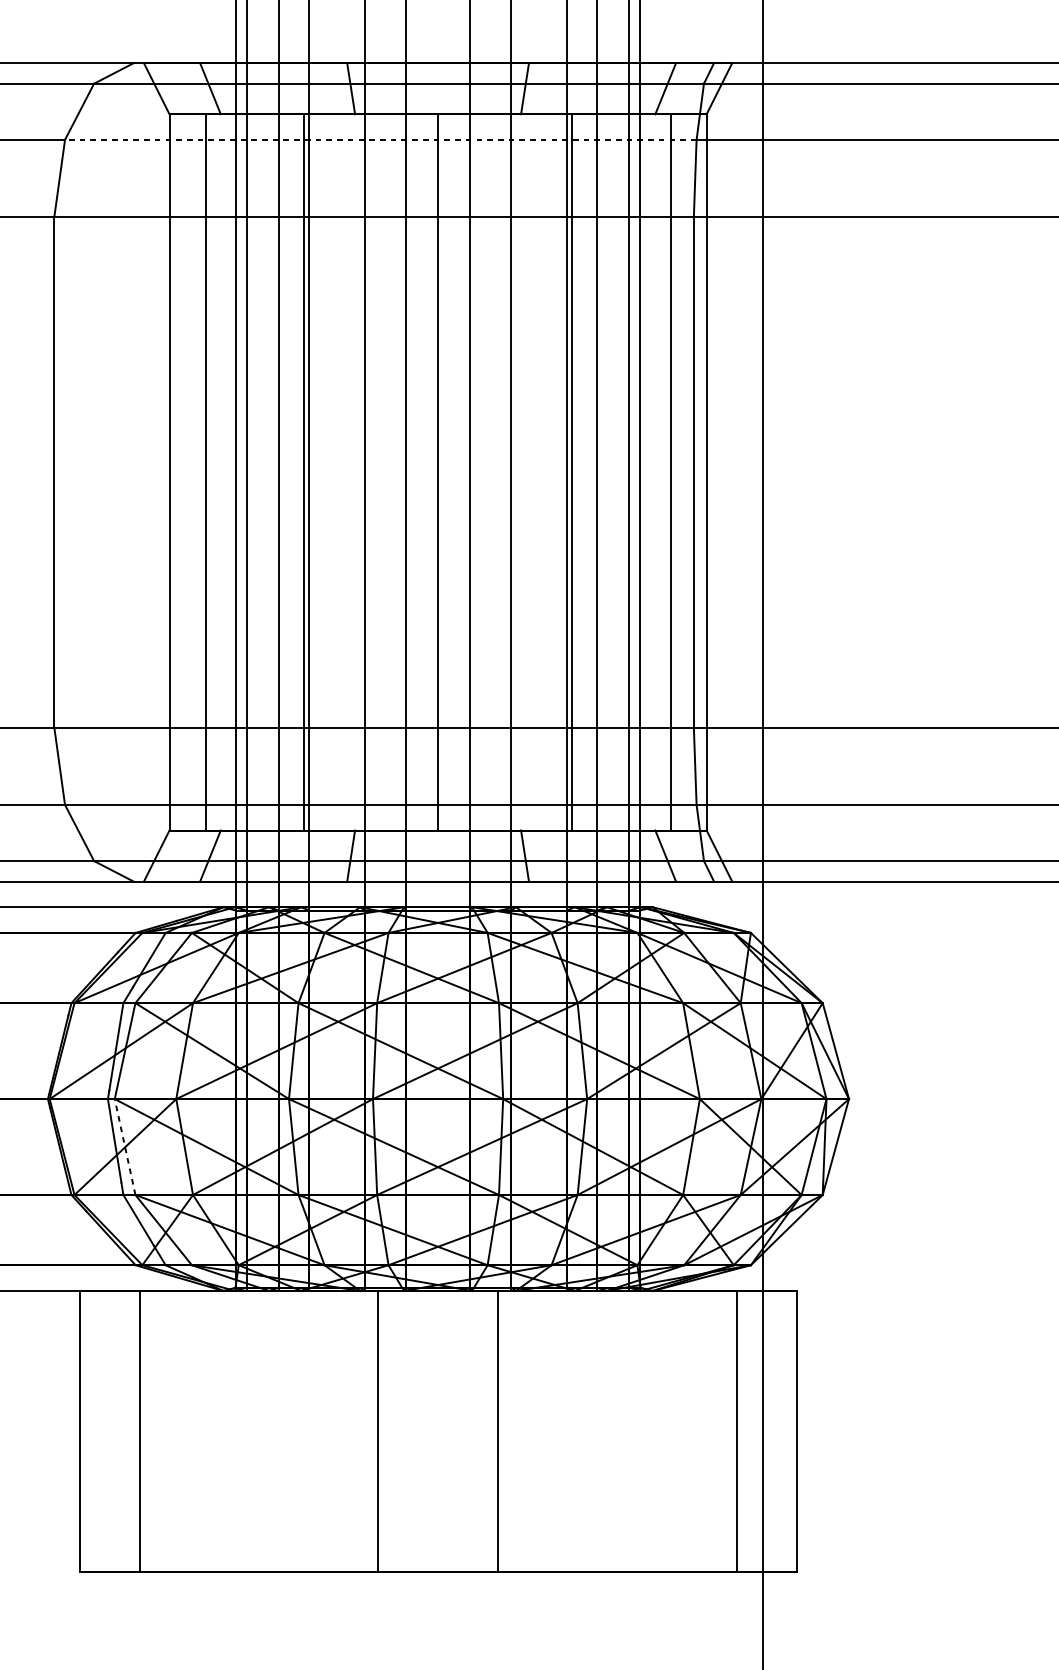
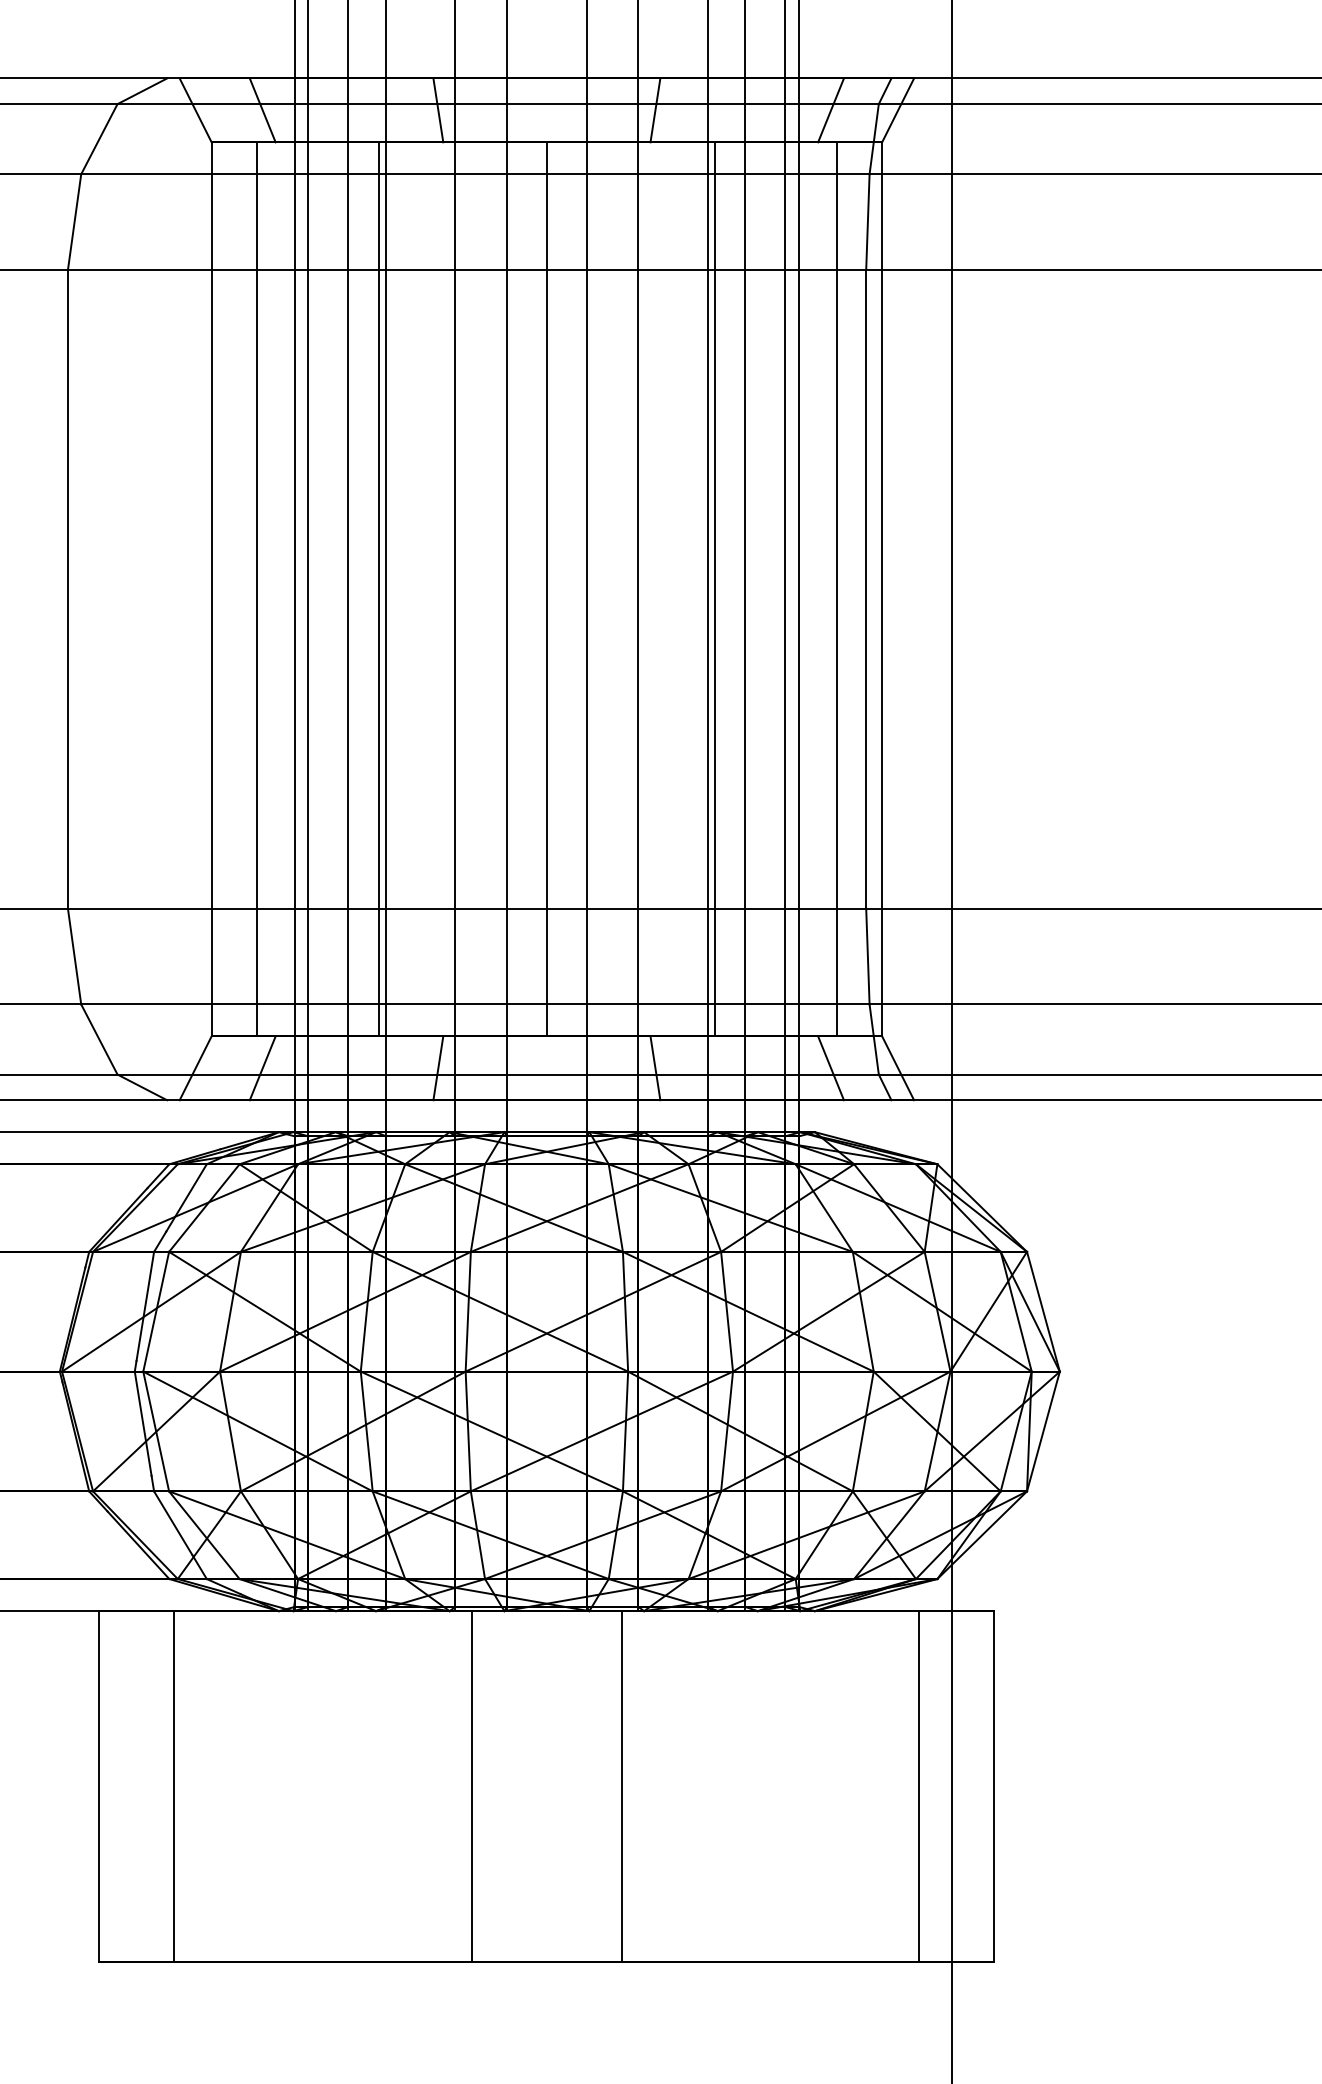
line: (380, 140) -> (474, 174), dashed -> solid
line: (125, 1147) -> (156, 1431), dashed -> solid

